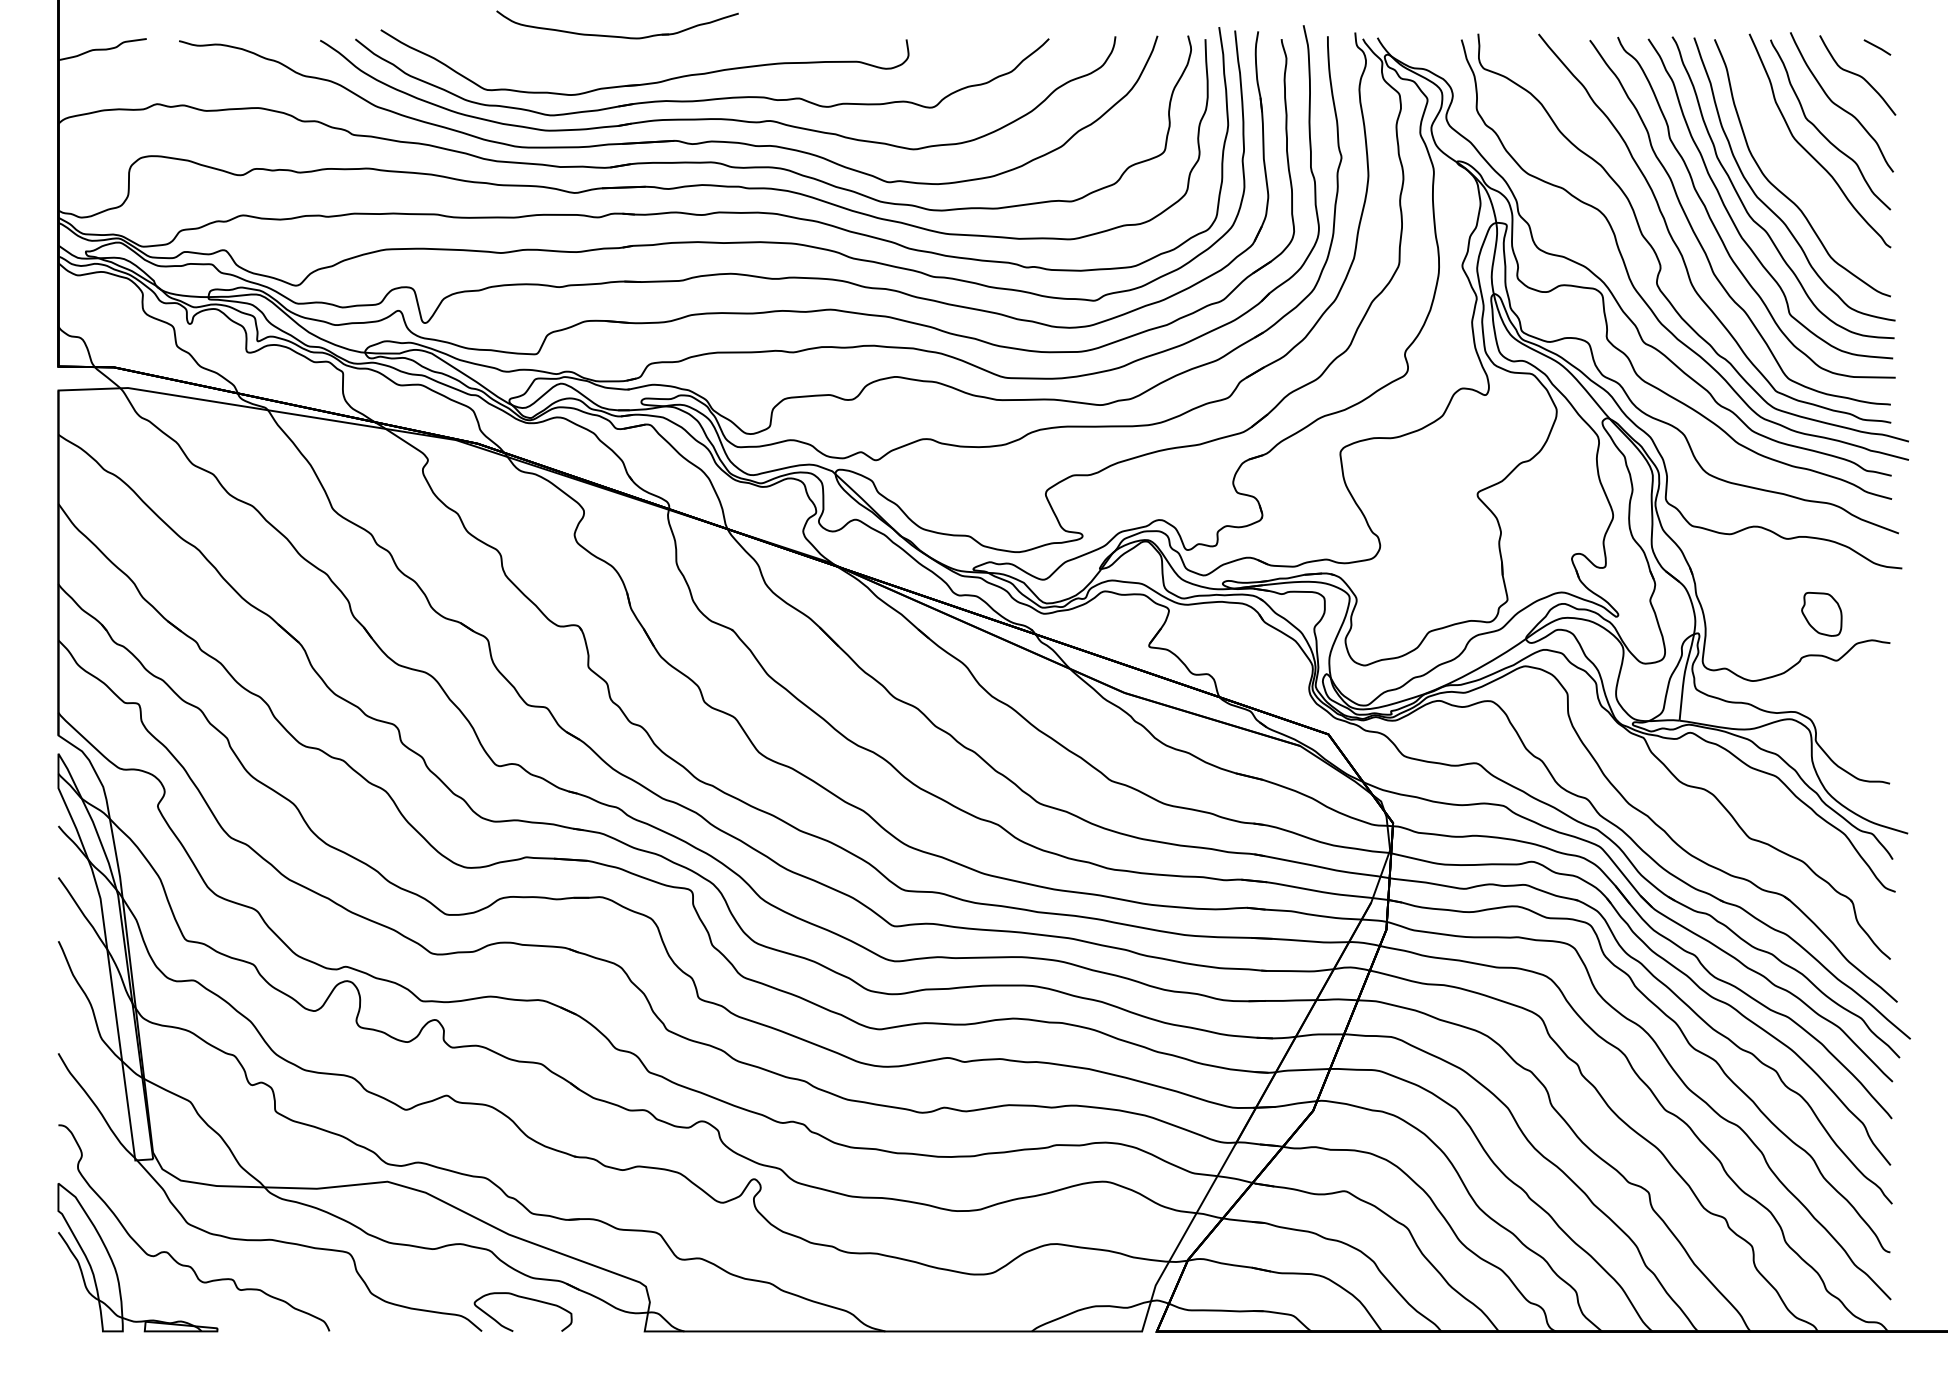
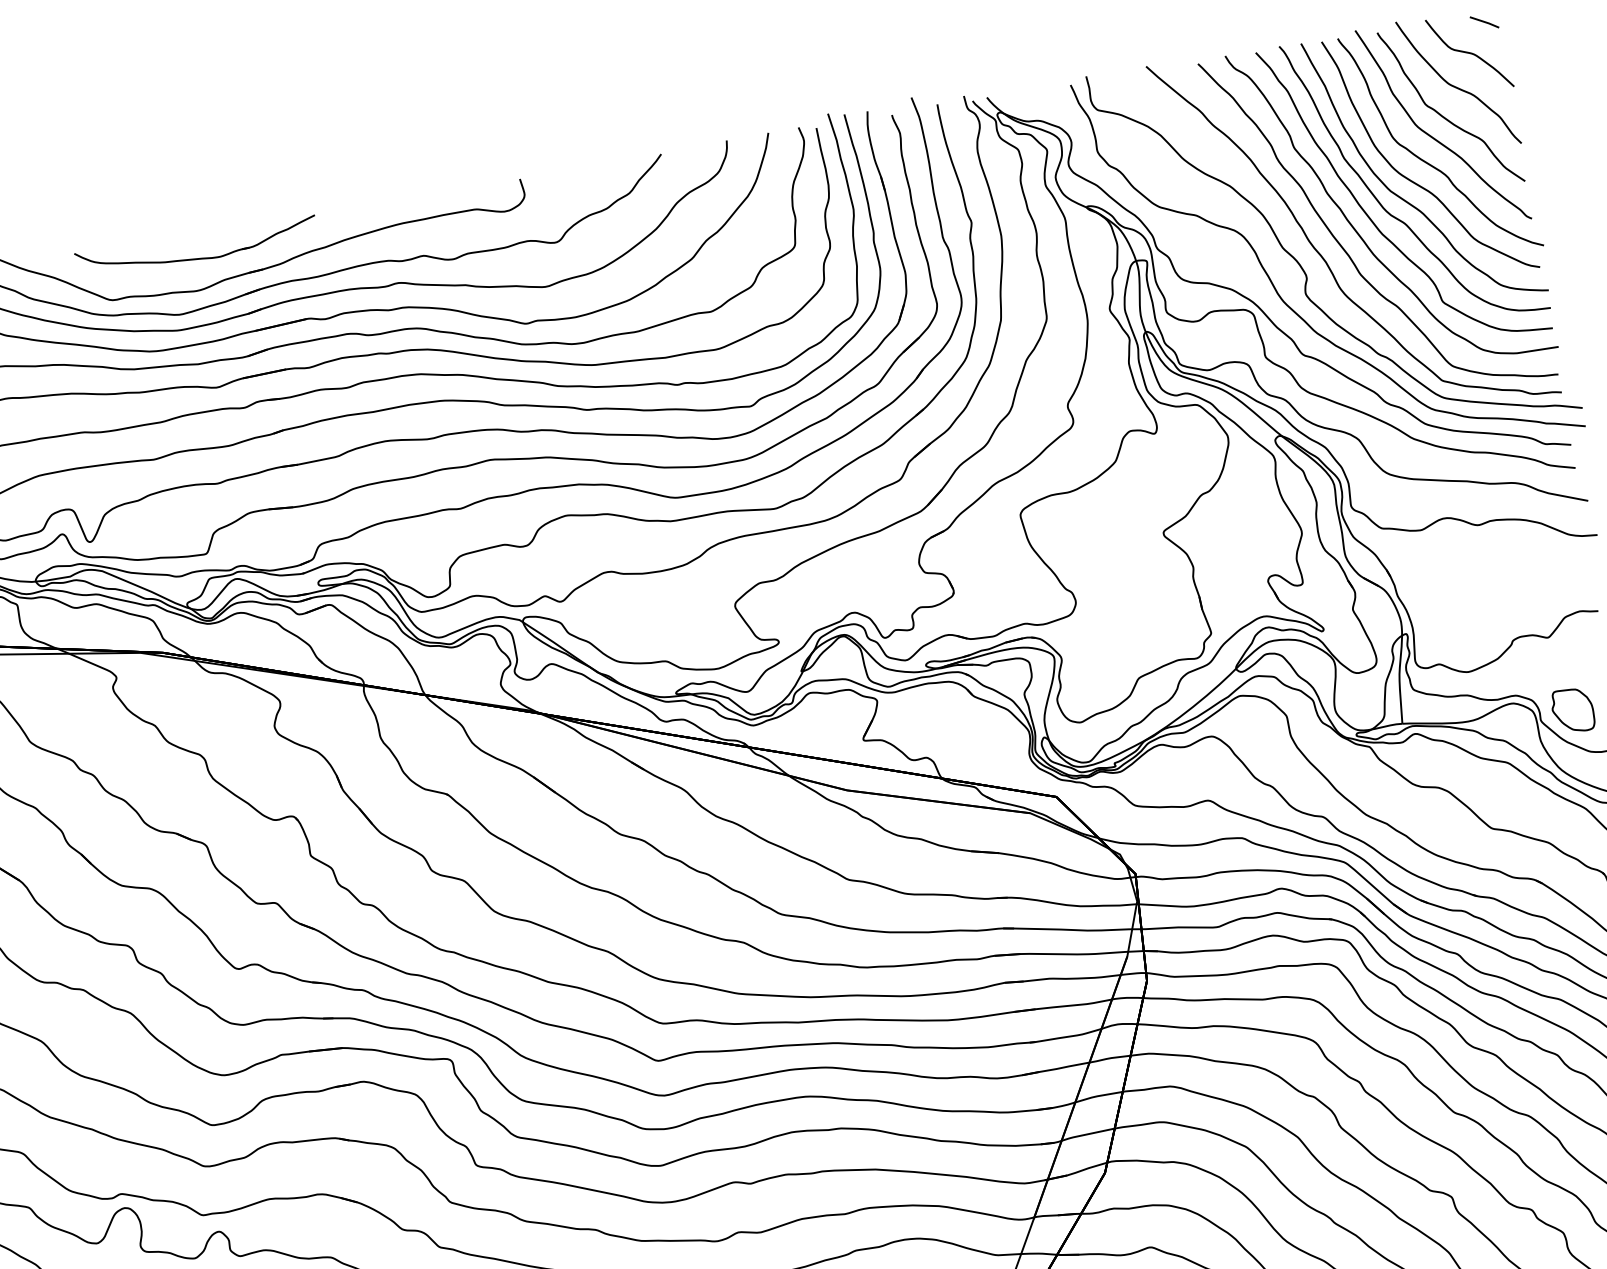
part: (615, 35) -> (196, 257), moved
curve: (1800, 176) -> (1430, 163), added
part: (1821, 614) -> (1572, 710), moved

